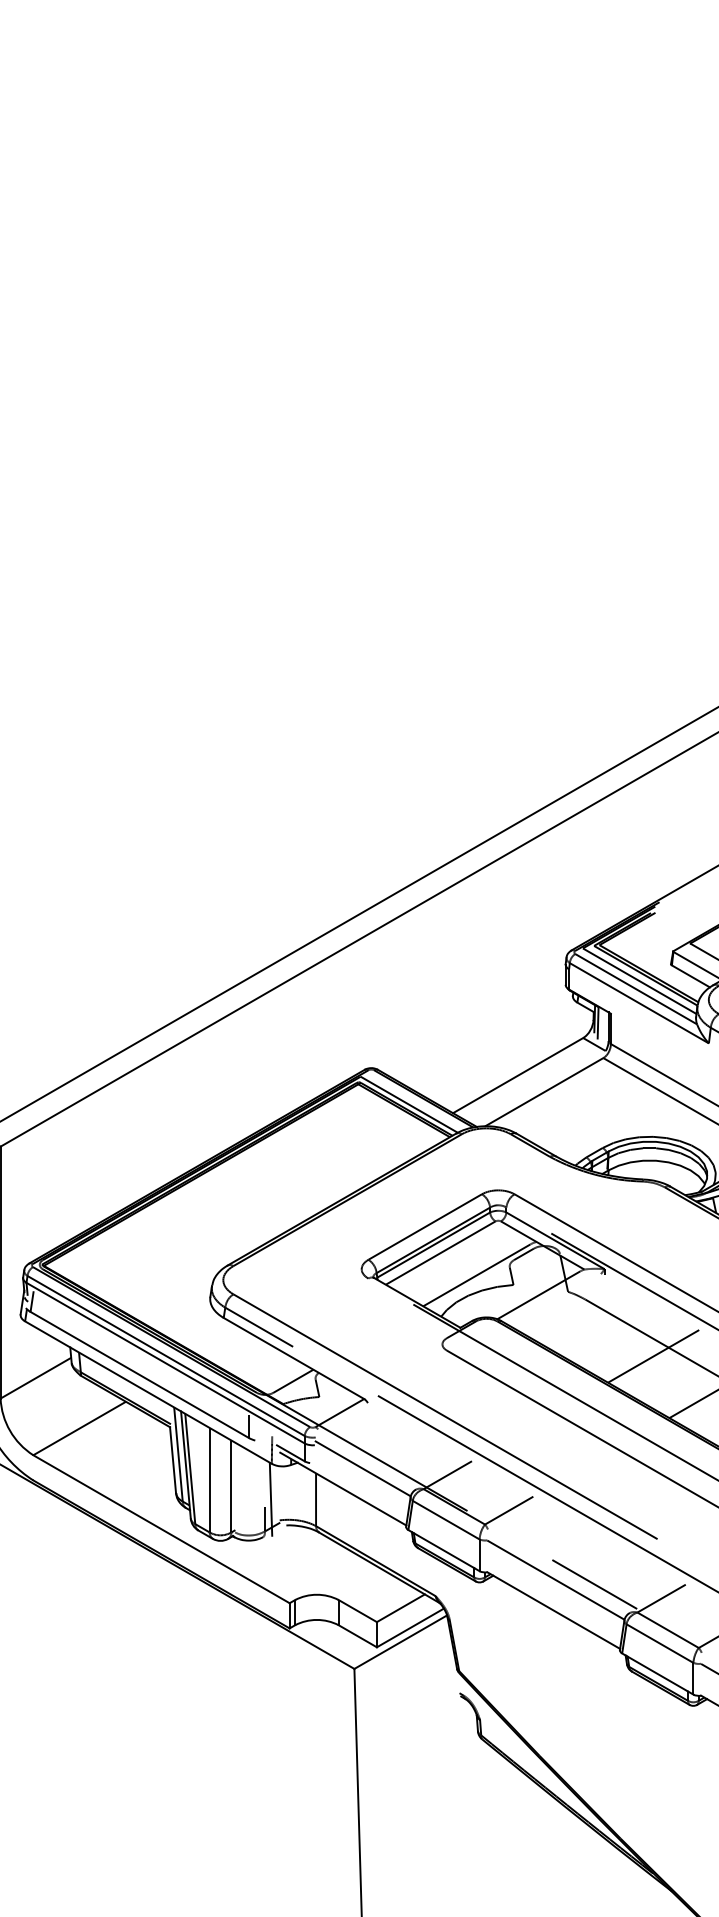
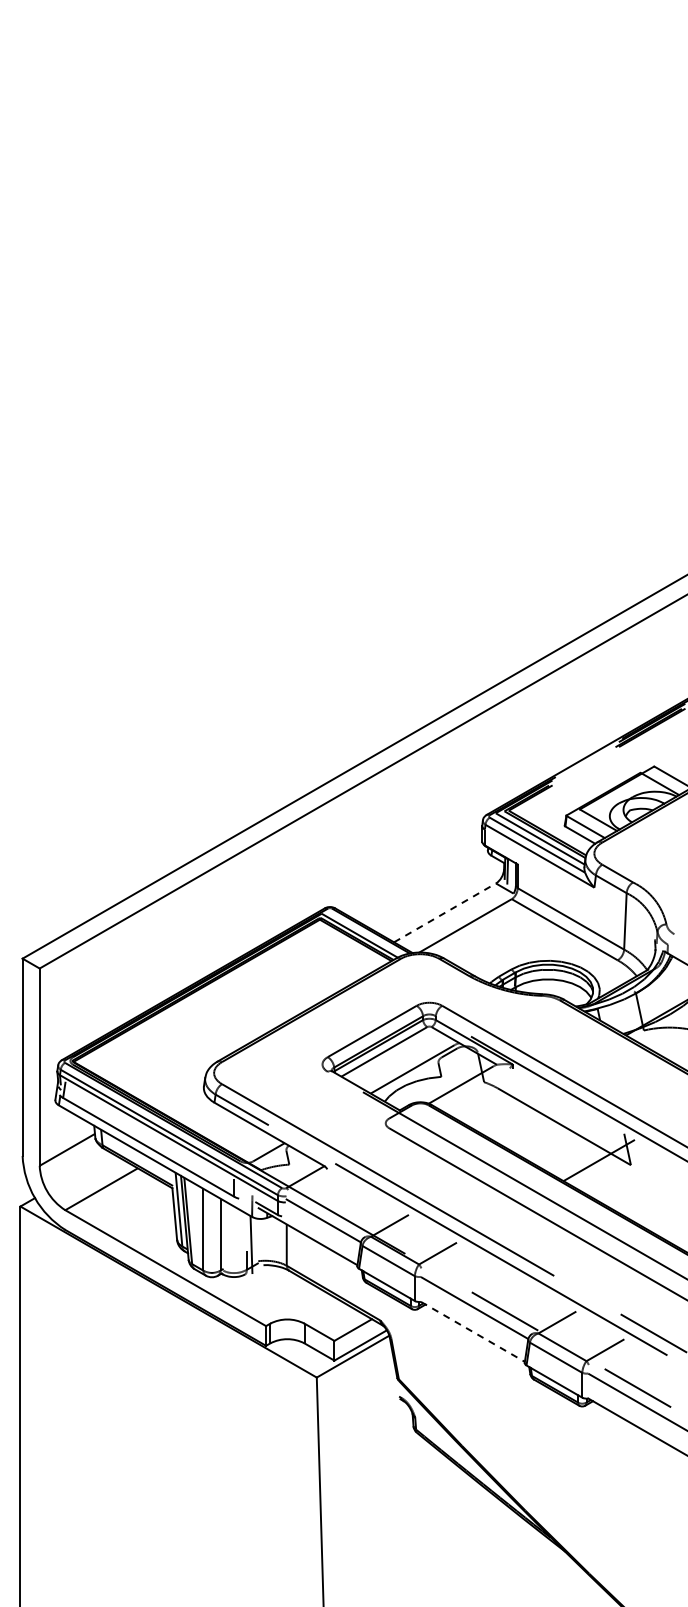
line: (518, 1075) -> (445, 912), solid -> dashed
line: (652, 1356) -> (550, 1132), removed
line: (554, 1611) -> (473, 1332), solid -> dashed

